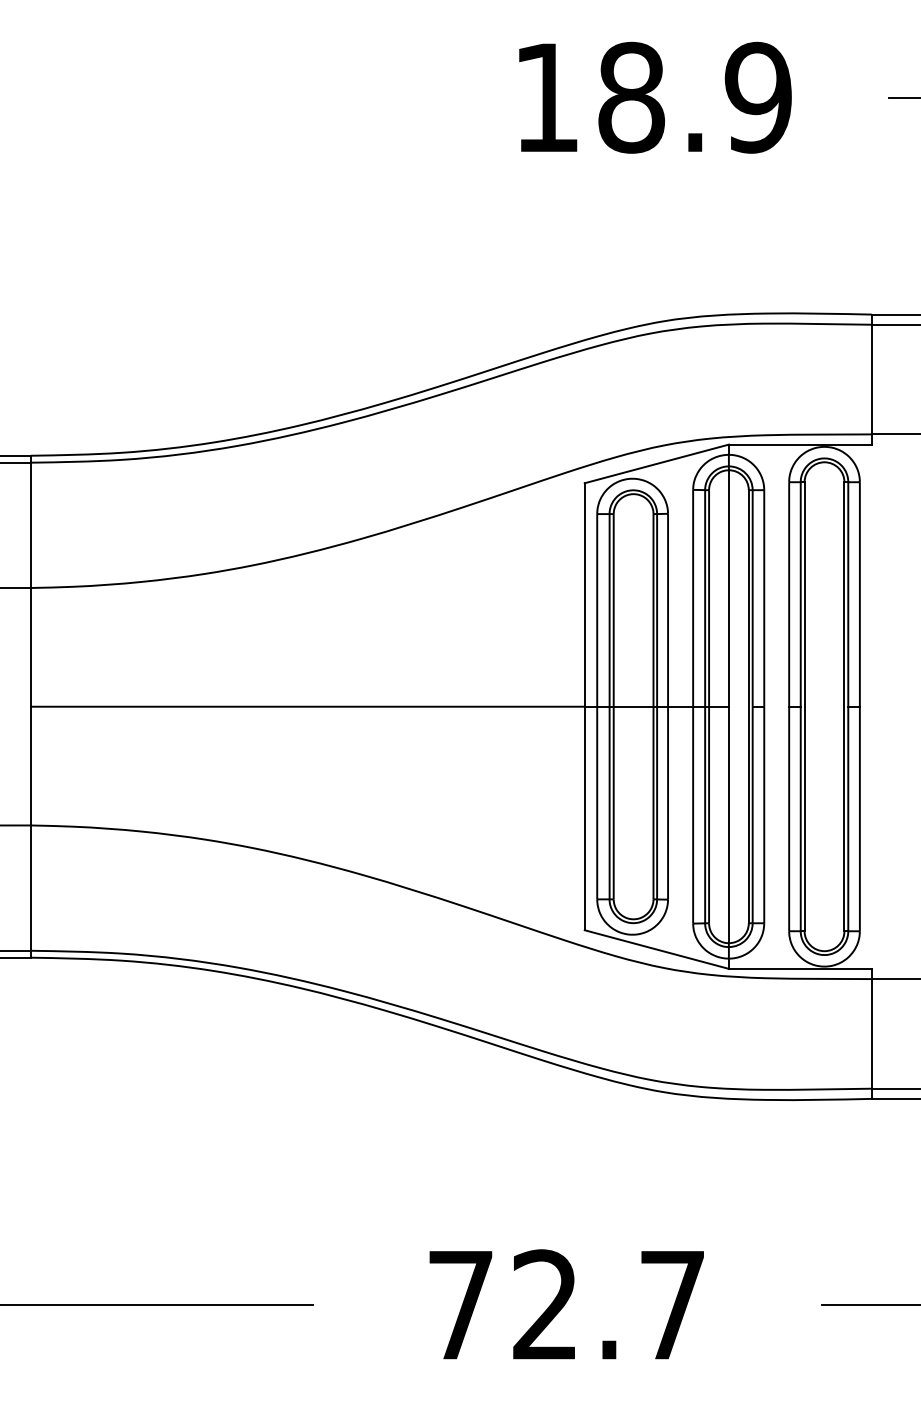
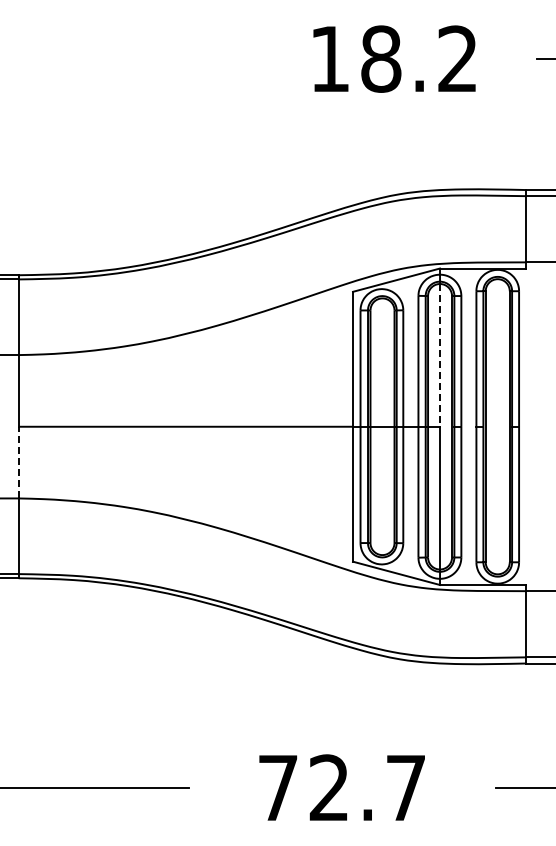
text: (757, 96) -> (457, 58), 18.9 -> 18.2
line: (729, 588) -> (440, 355), solid -> dashed
line: (30, 765) -> (18, 462), solid -> dashed

